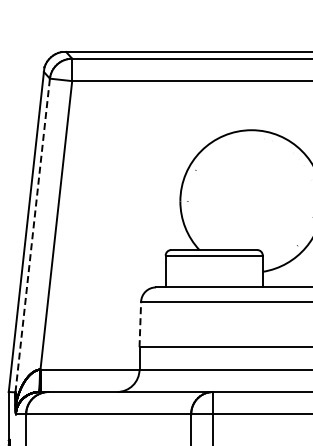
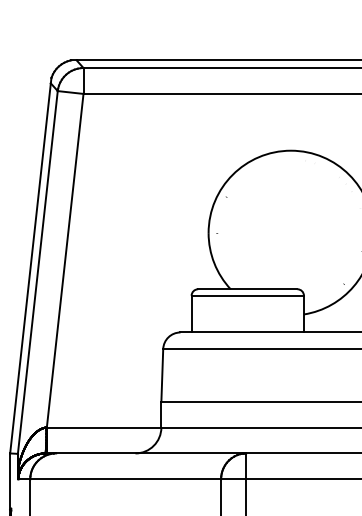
line: (32, 235) -> (37, 272), dashed -> solid
line: (140, 324) -> (162, 375), dashed -> solid

